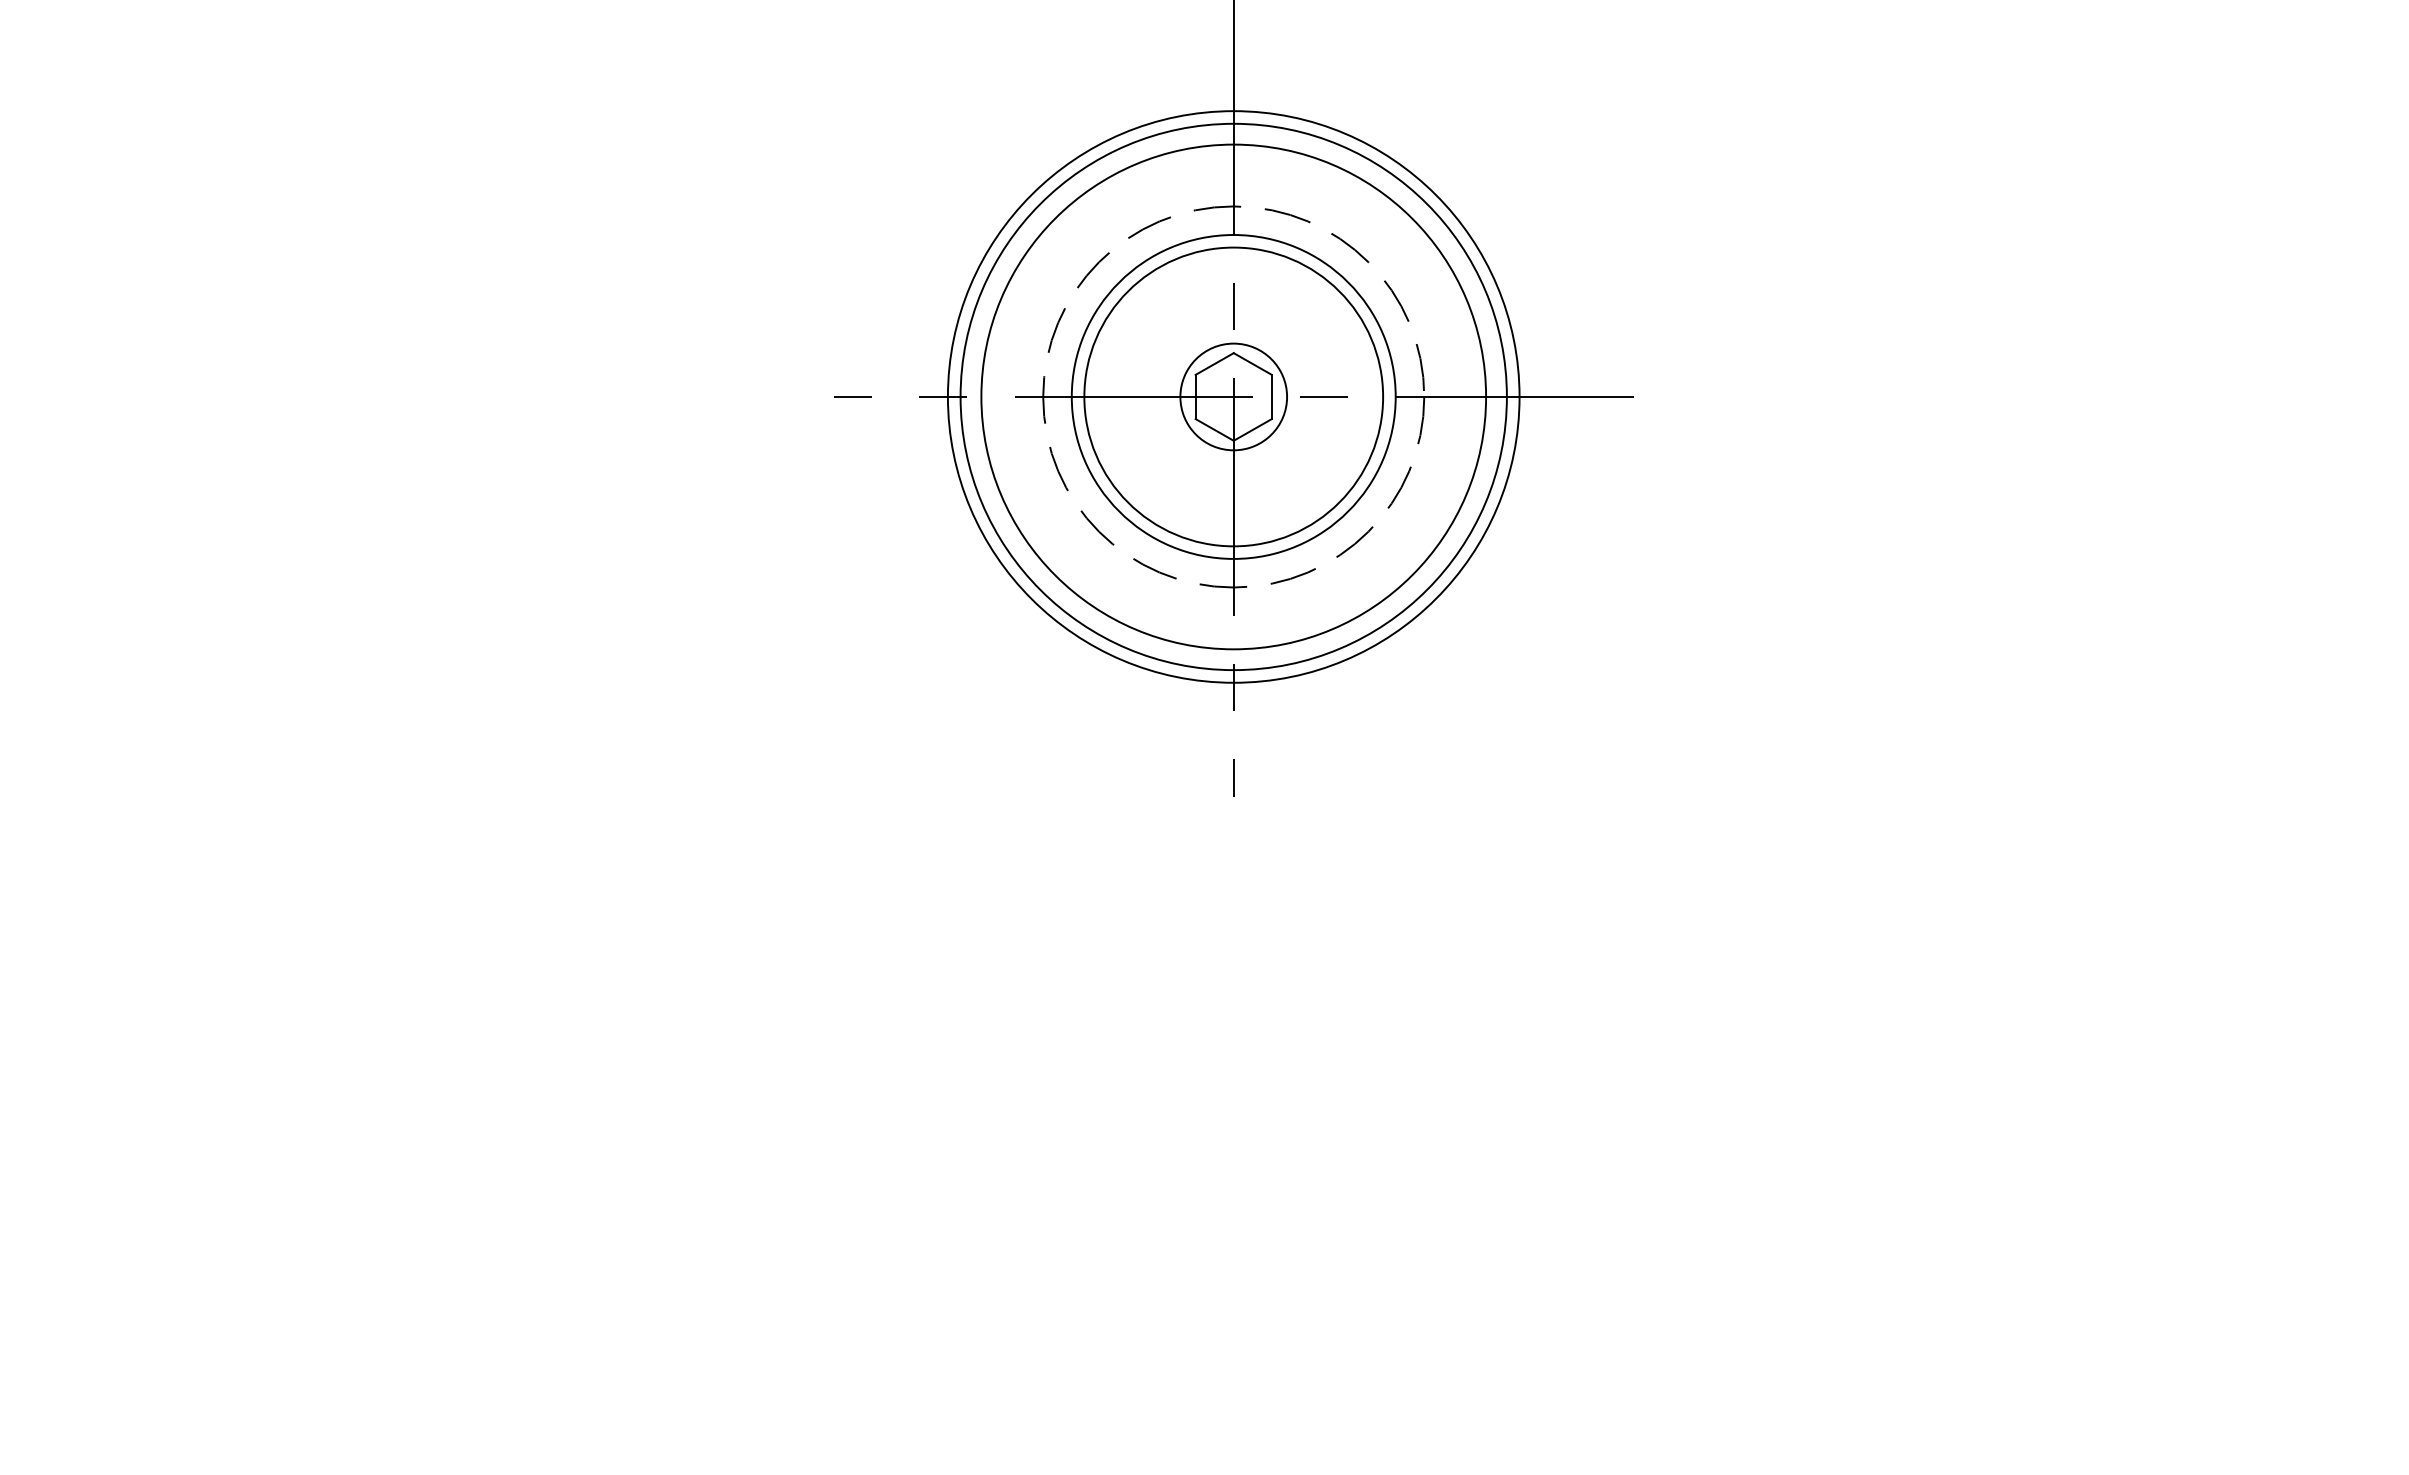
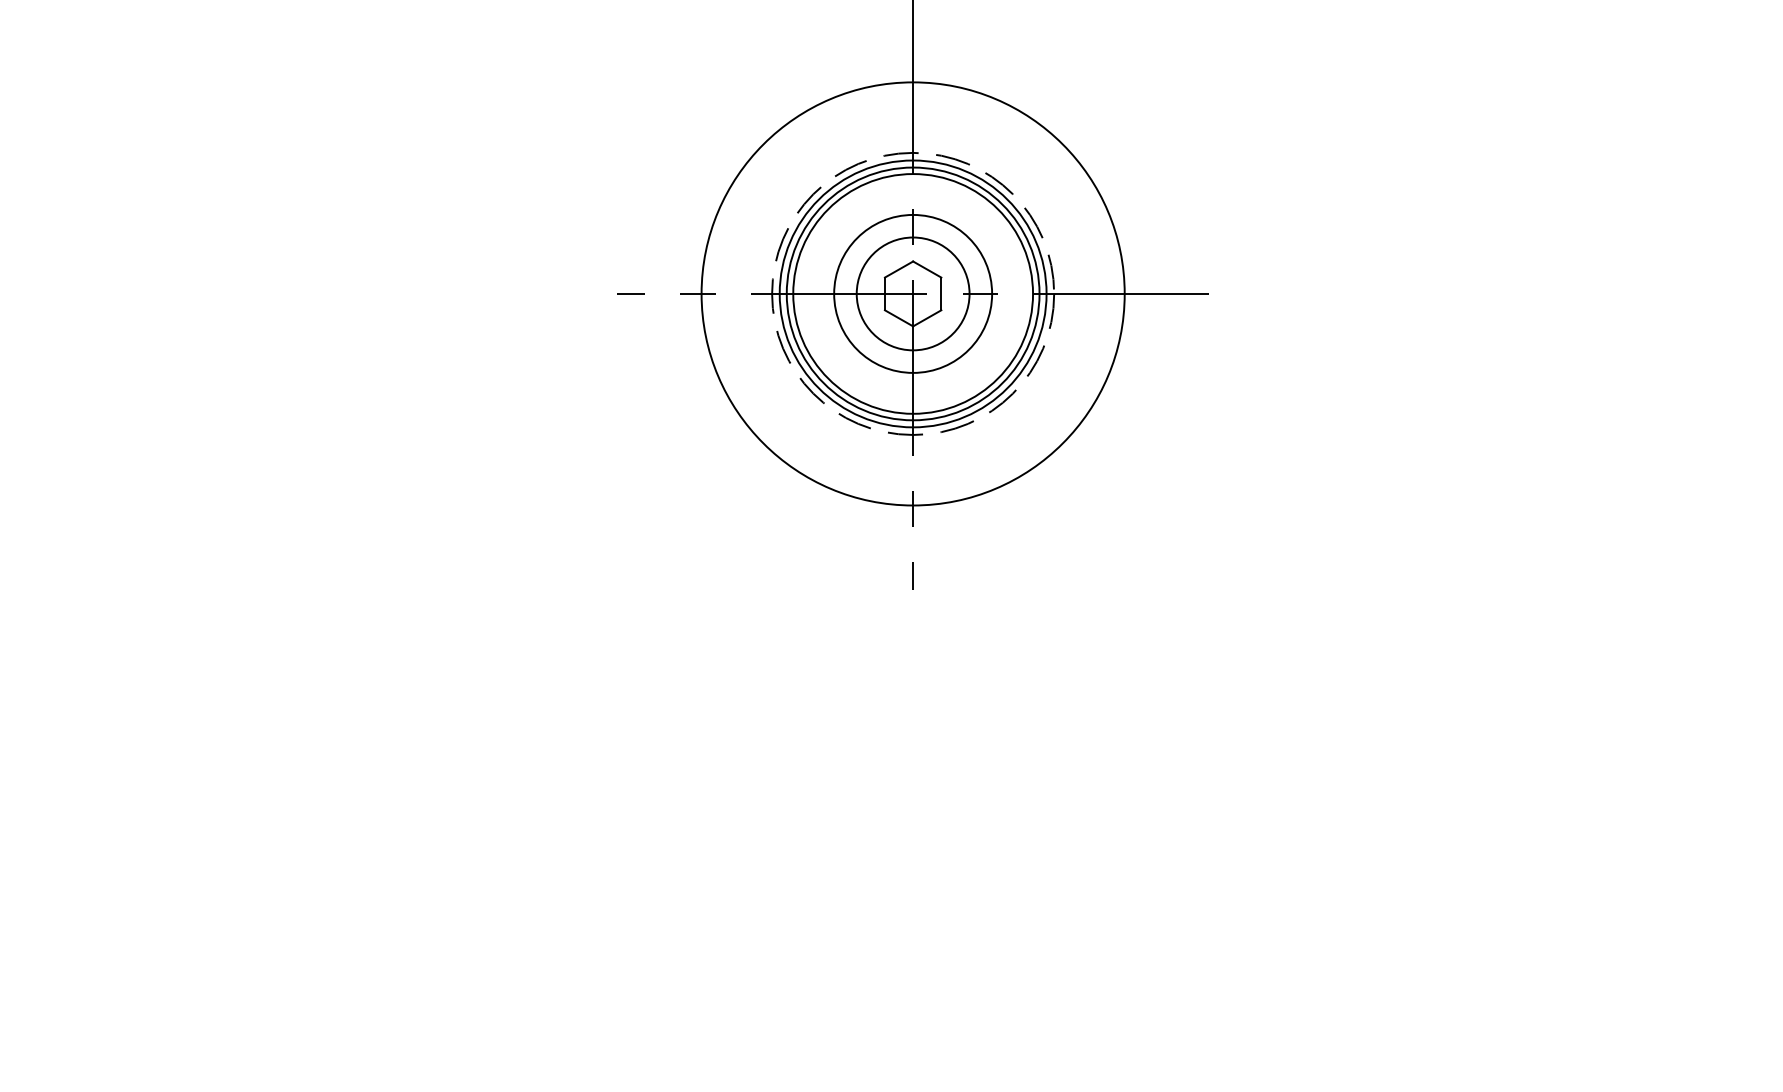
circle: (1233, 396) -> (912, 293), size x0.62
circle: (1233, 396) -> (912, 293), size x0.71
circle: (1233, 396) -> (912, 293), size x0.71
circle: (1233, 396) -> (912, 293), size x1.43

